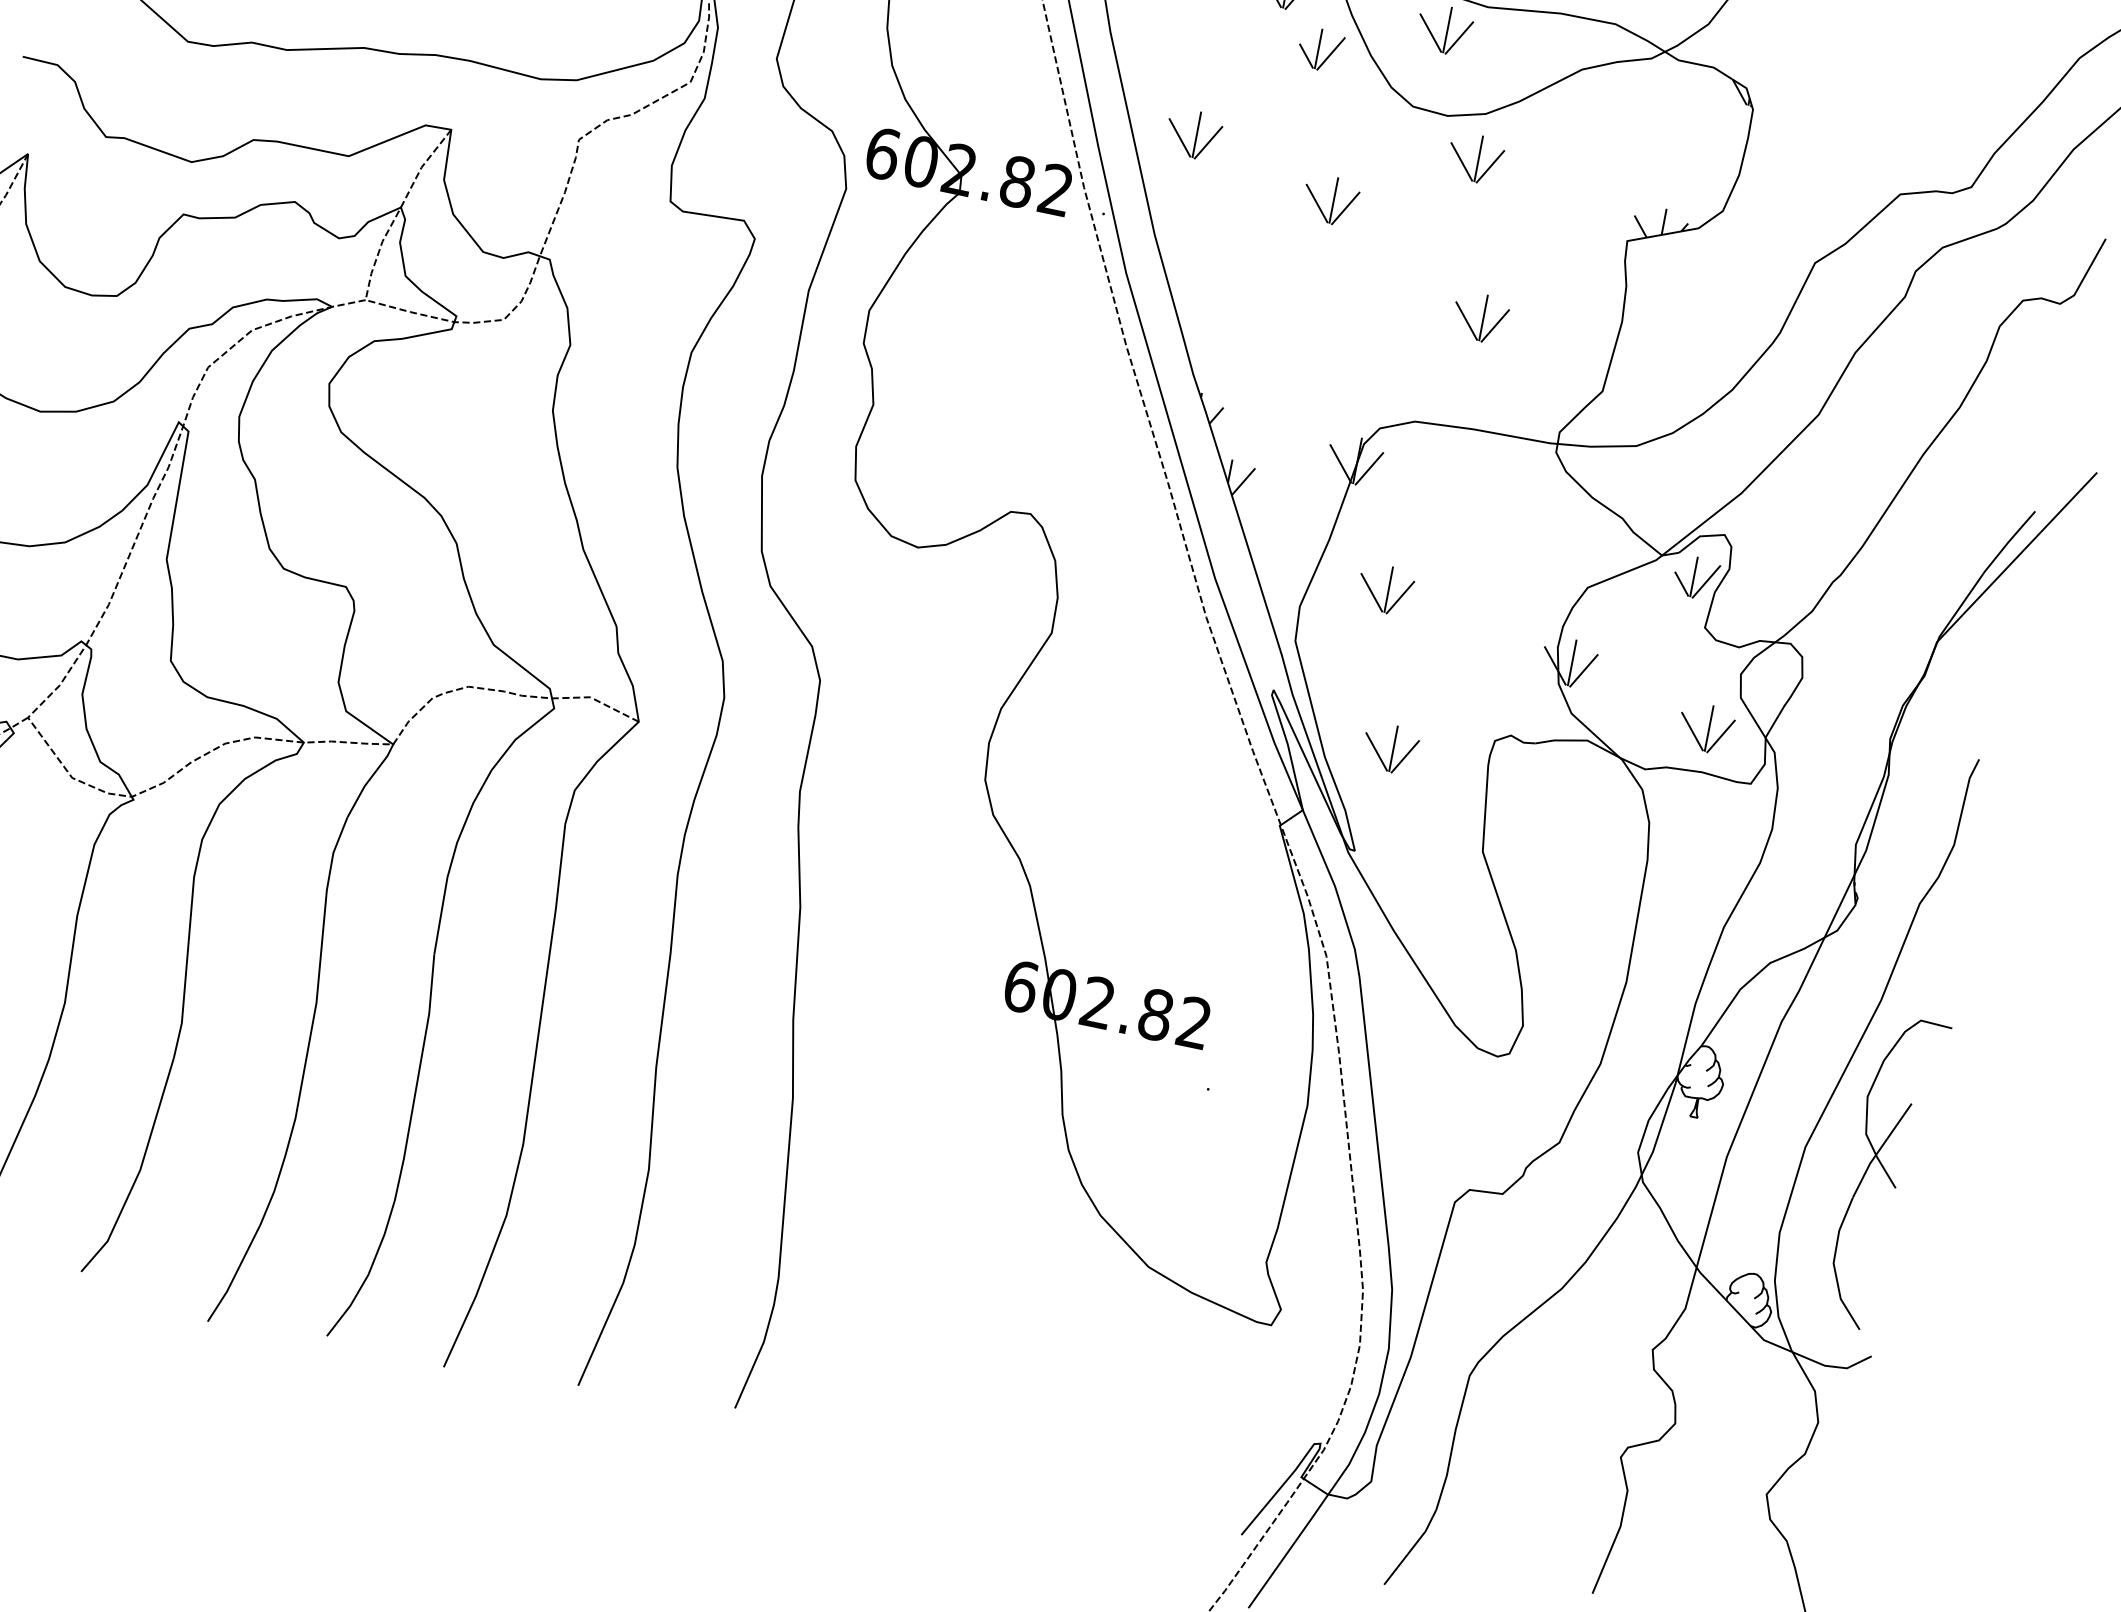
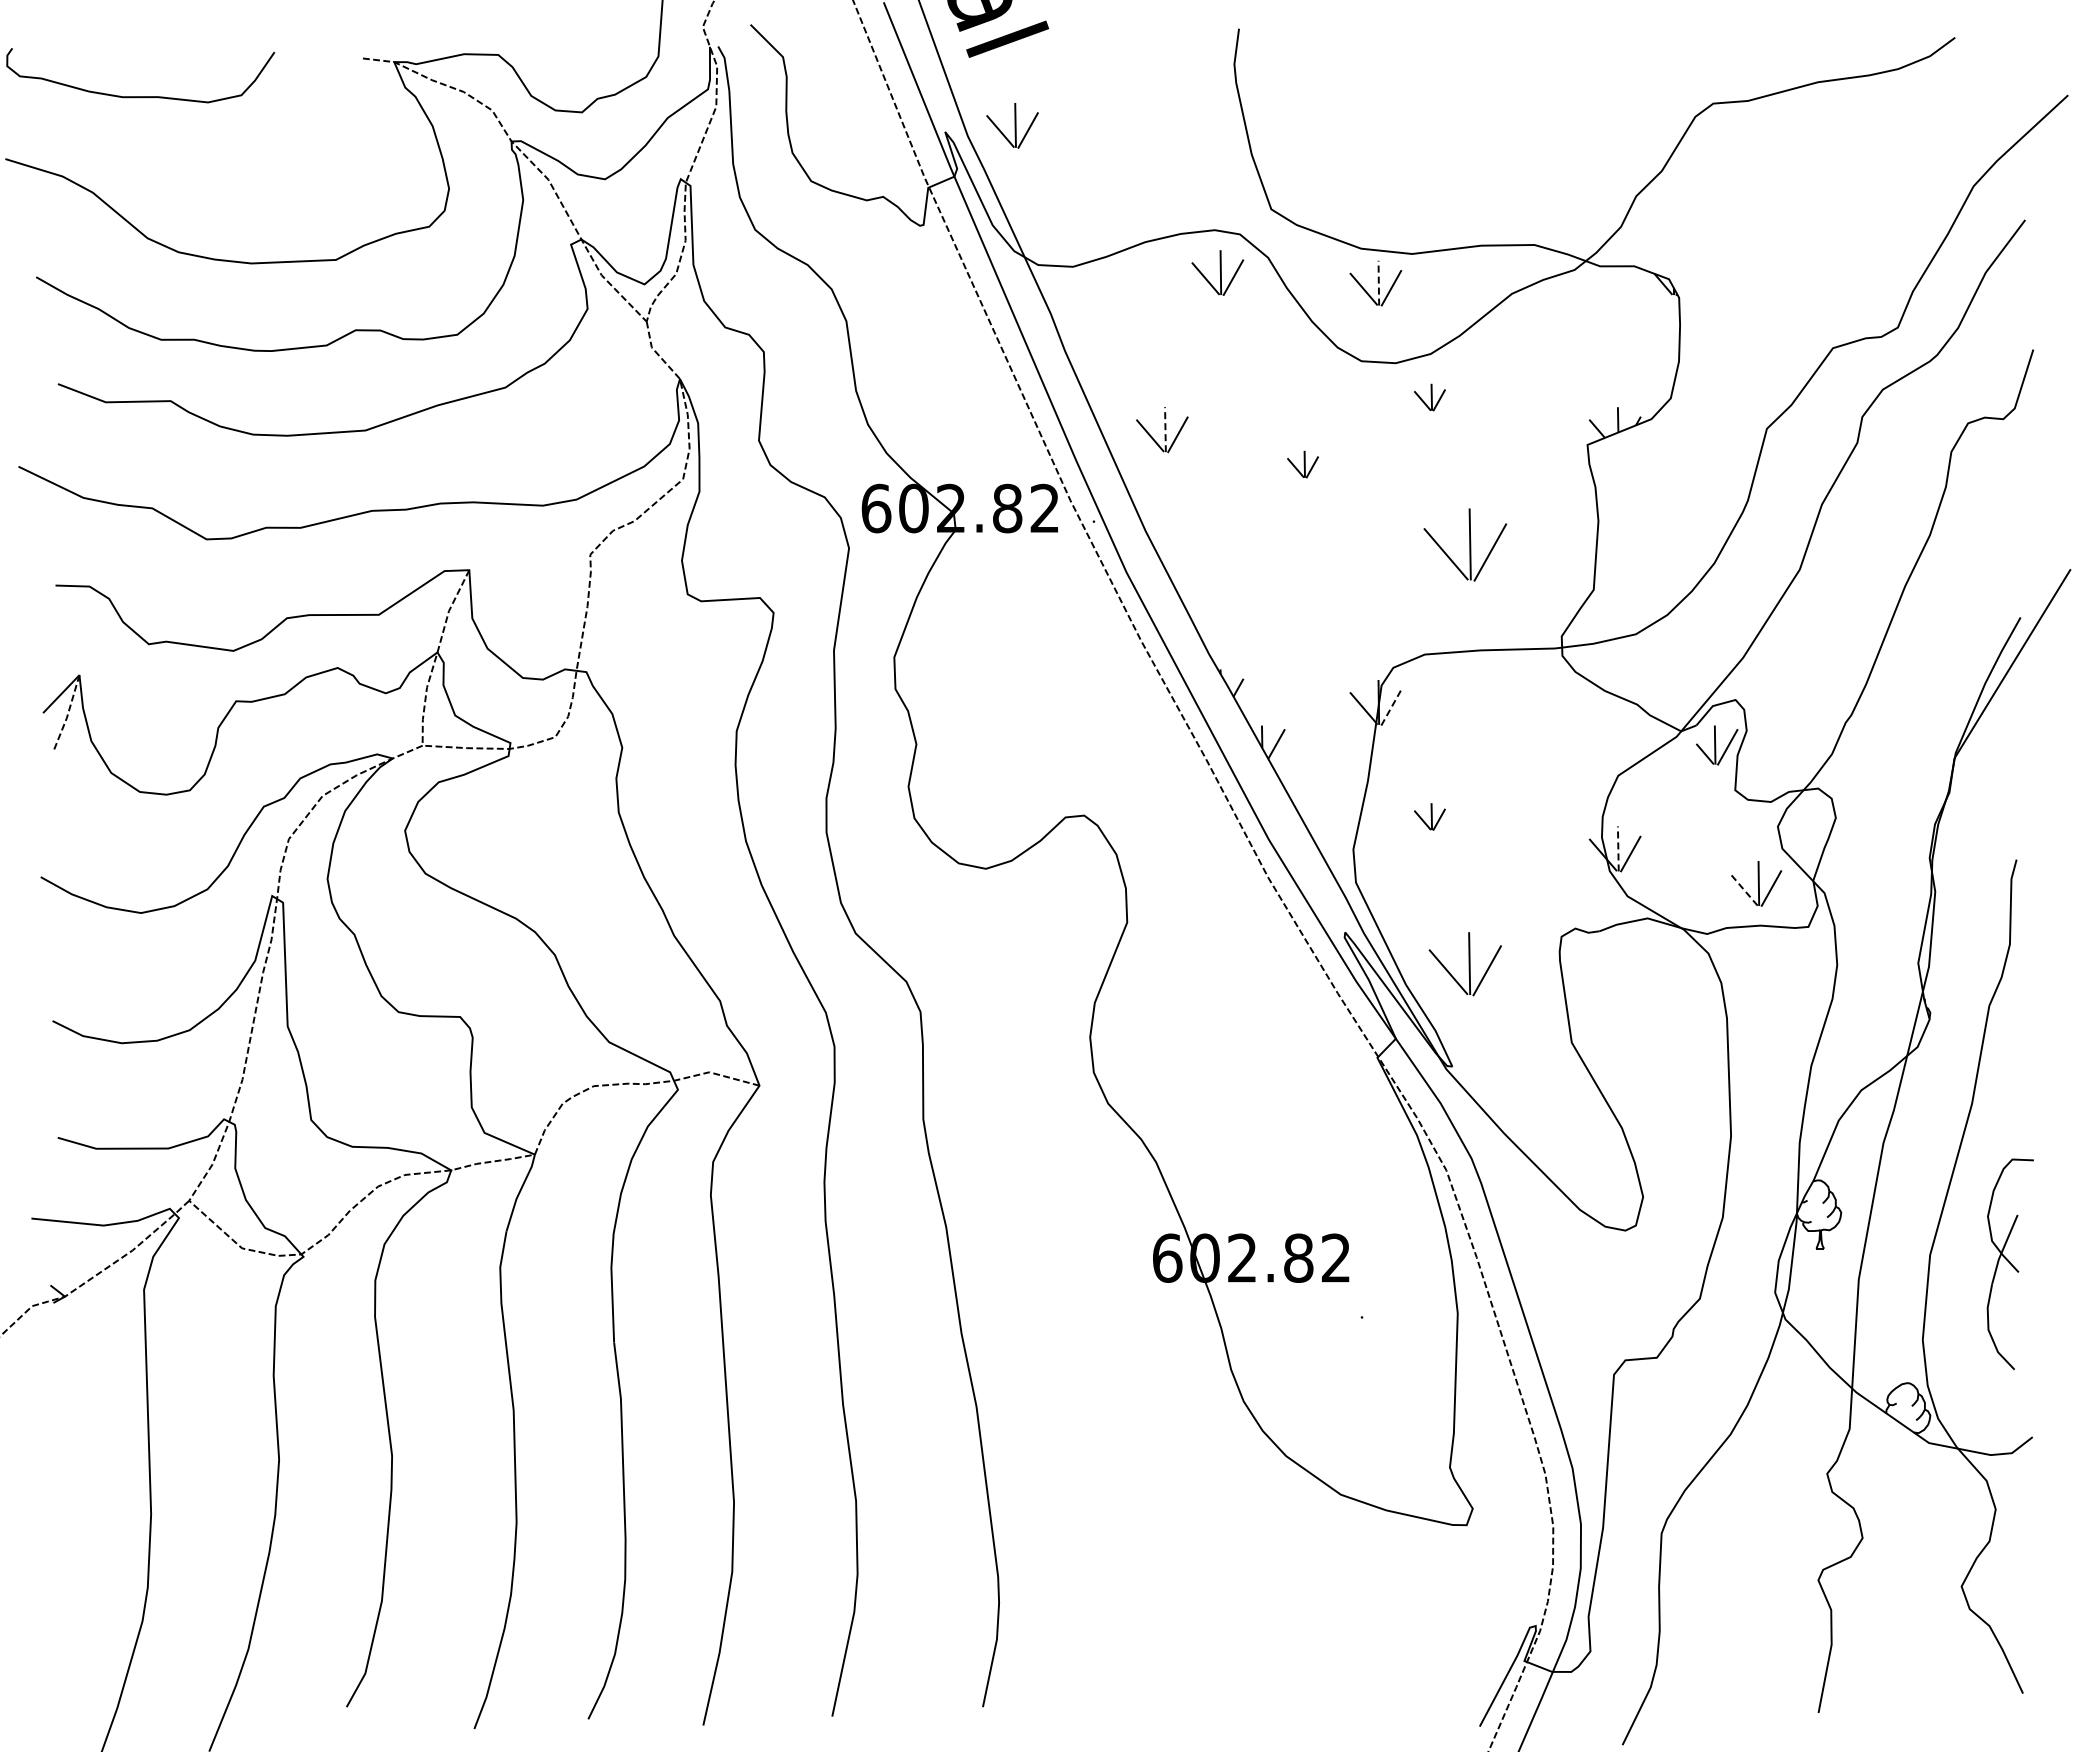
line: (1447, 29) -> (1378, 282), solid -> dashed
part: (1320, 50) -> (1264, 326), removed
line: (1196, 134) -> (1165, 429), solid -> dashed
part: (1475, 158) -> (1429, 397), size x0.6
part: (1330, 200) -> (1302, 464), size x0.6
part: (1480, 317) -> (1465, 544), size x1.6
line: (1369, 468) -> (1391, 707), solid -> dashed
part: (1385, 589) -> (1429, 816), size x0.6
line: (1572, 662) -> (1618, 848), solid -> dashed
line: (1692, 731) -> (1743, 889), solid -> dashed
part: (1390, 748) -> (1465, 964), size x1.4
part: (1885, 1174) -> (2010, 1264), size x0.7

